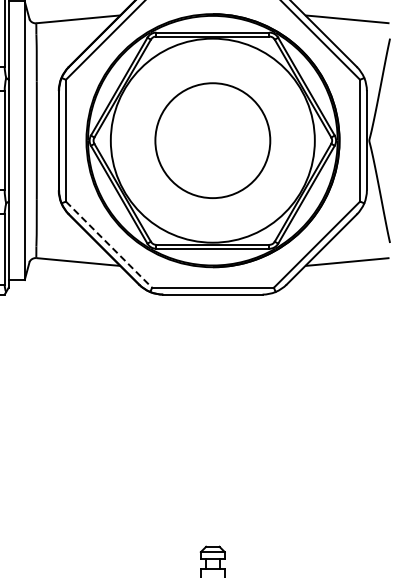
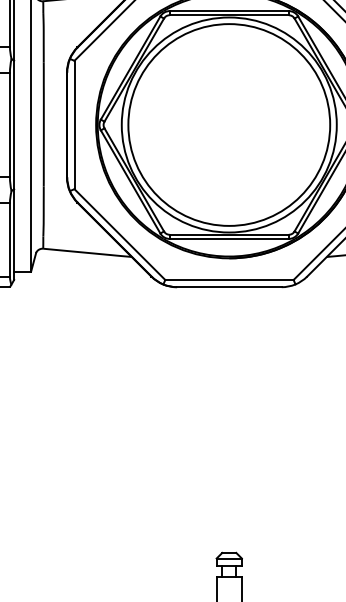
circle: (212, 140) -> (228, 124), size x1.67
line: (109, 244) -> (120, 234), dashed -> solid

